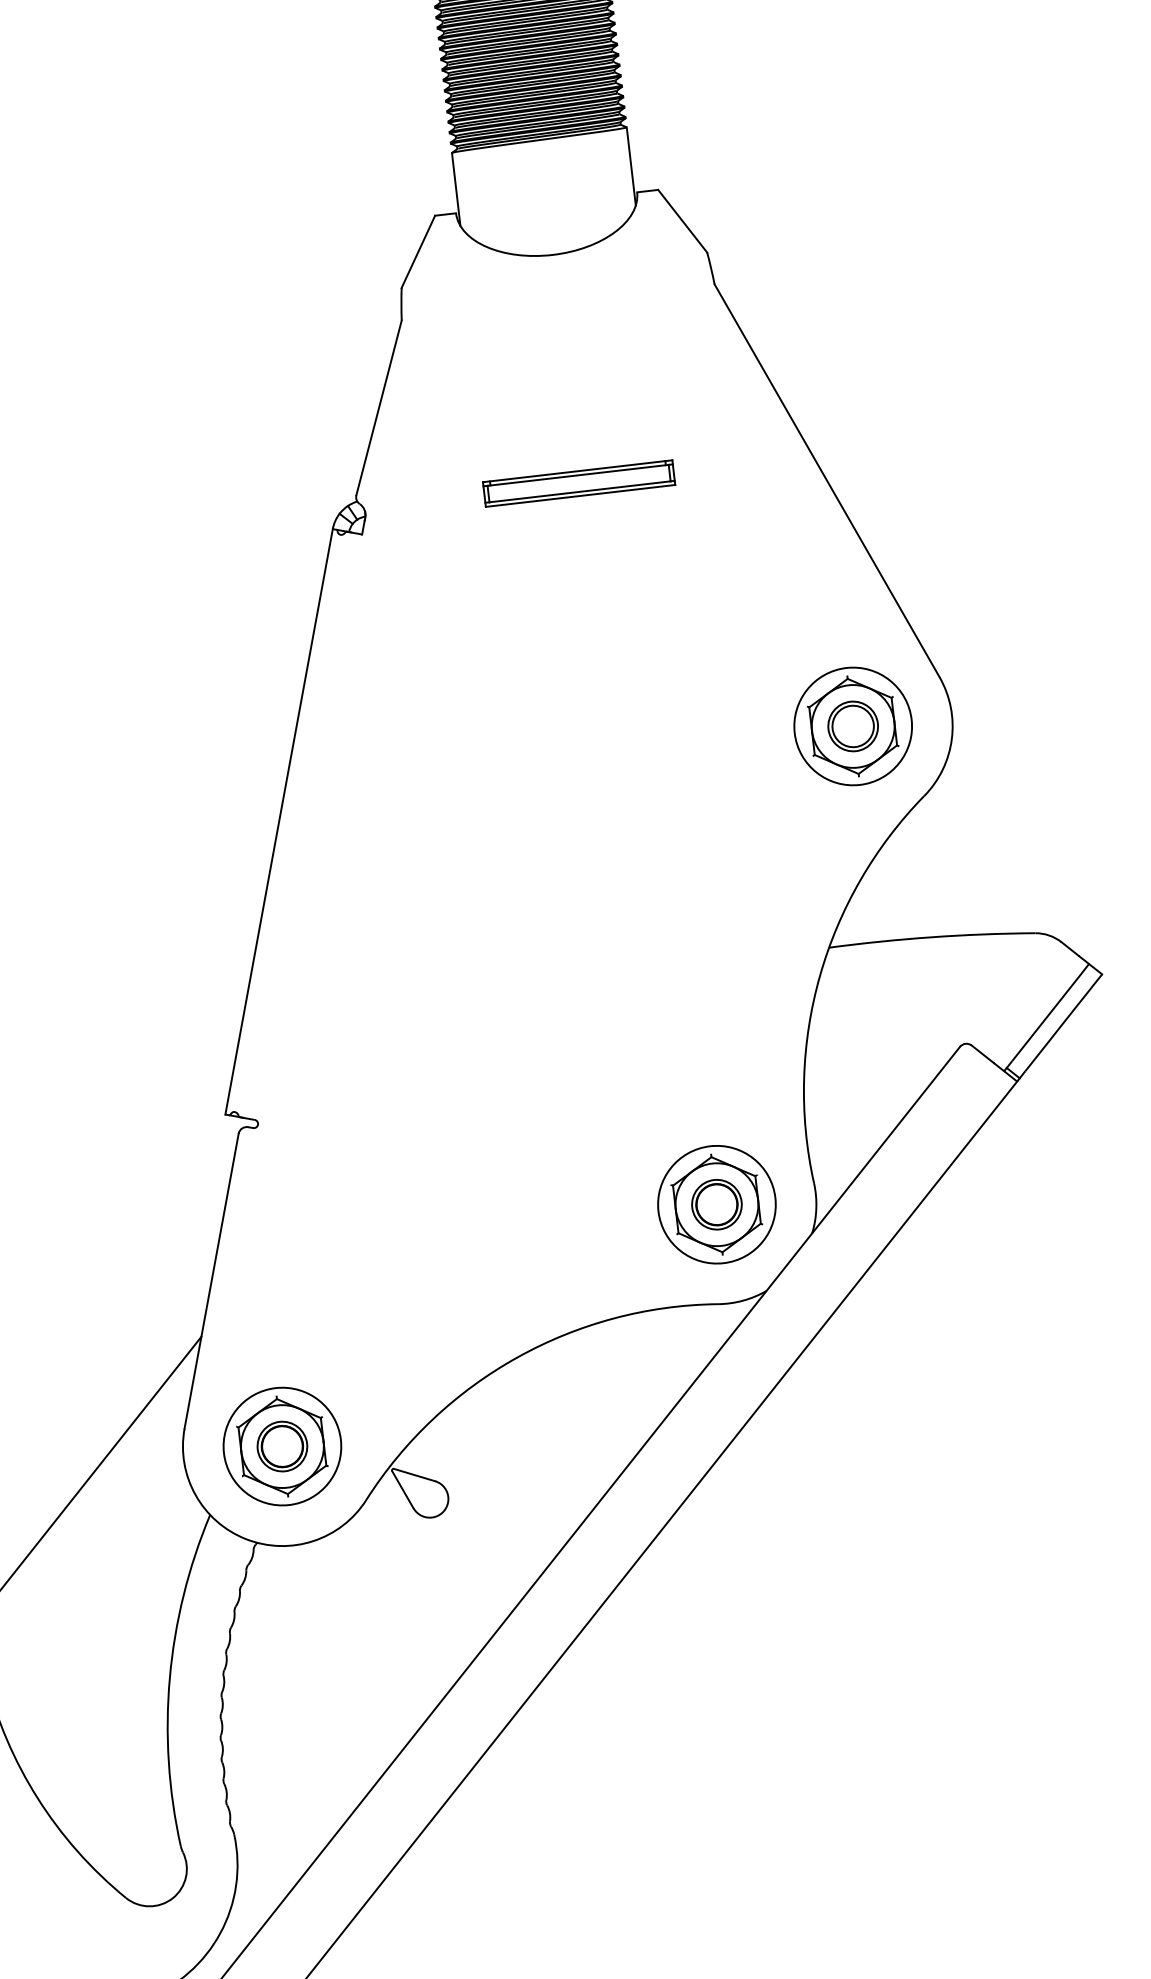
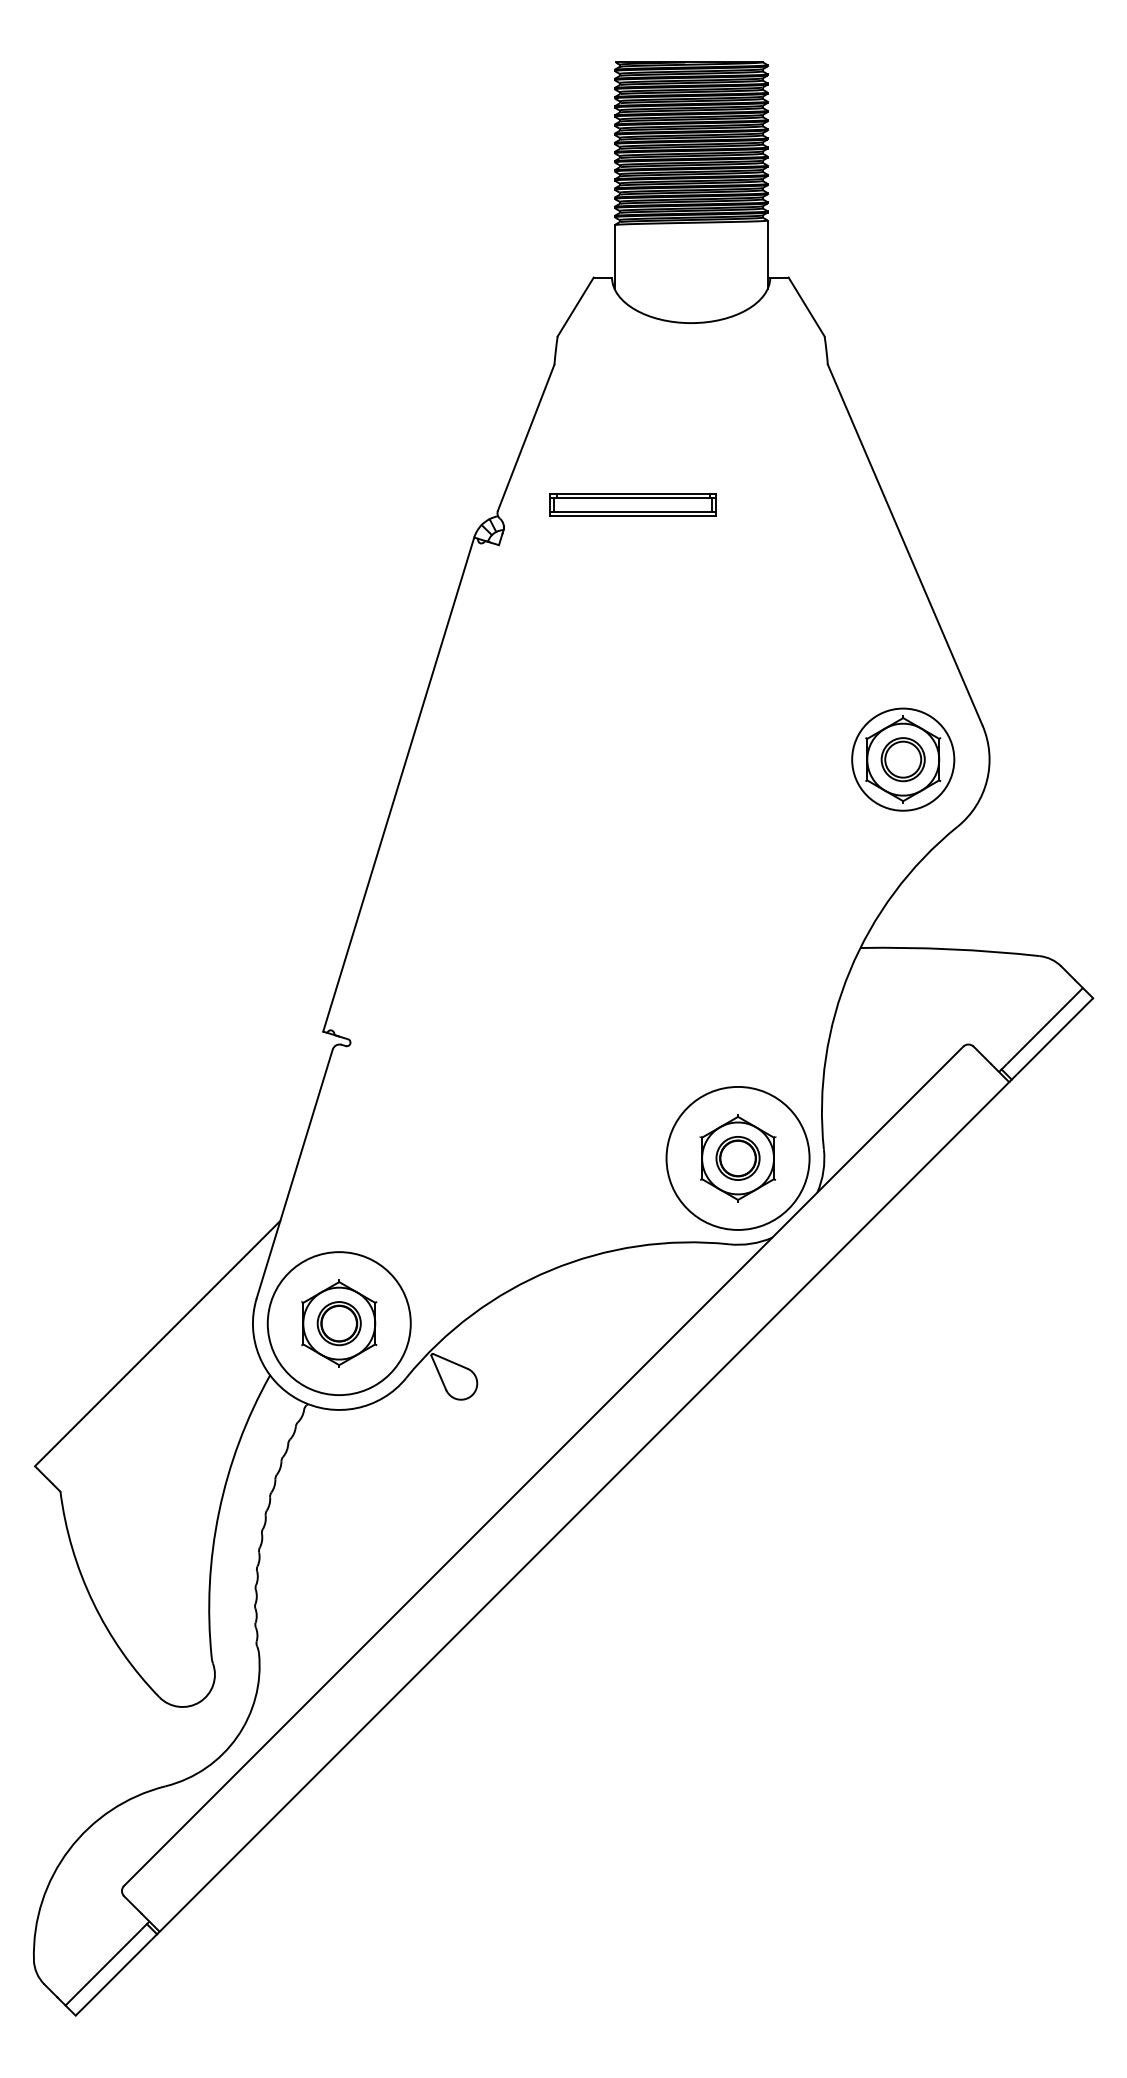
part: (578, 483) -> (632, 504), moved
circle: (716, 1204) -> (737, 1158), size x1.4
circle: (282, 1446) -> (339, 1323), size x1.4

